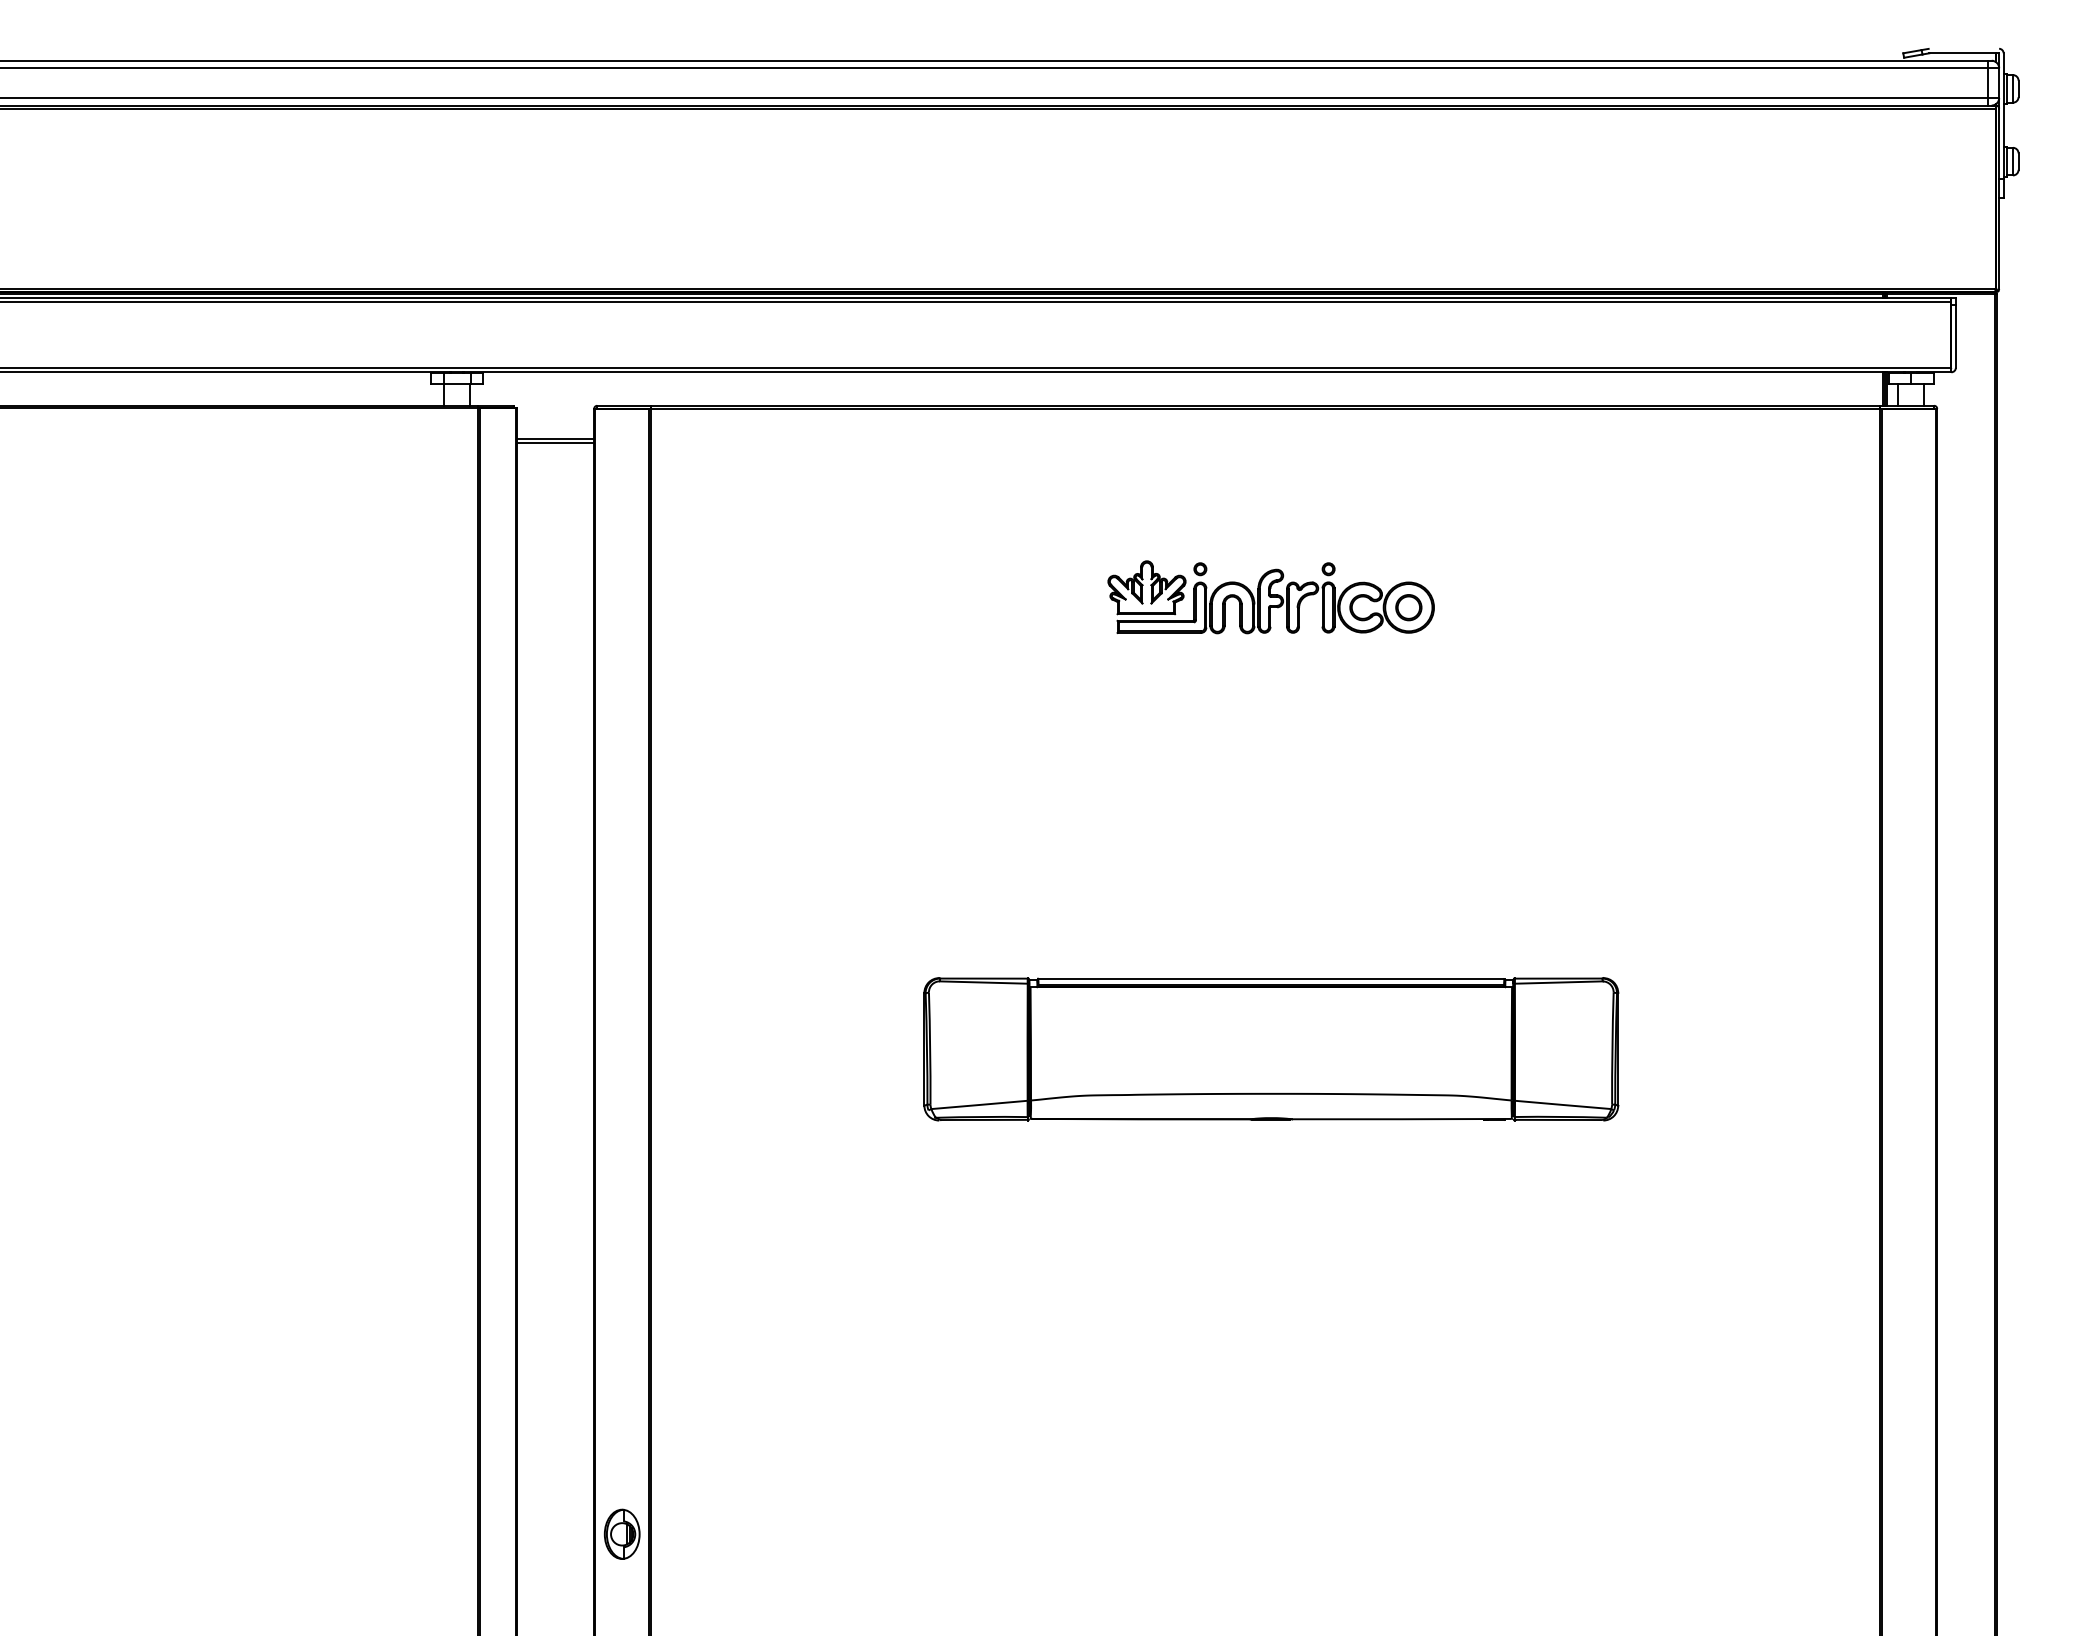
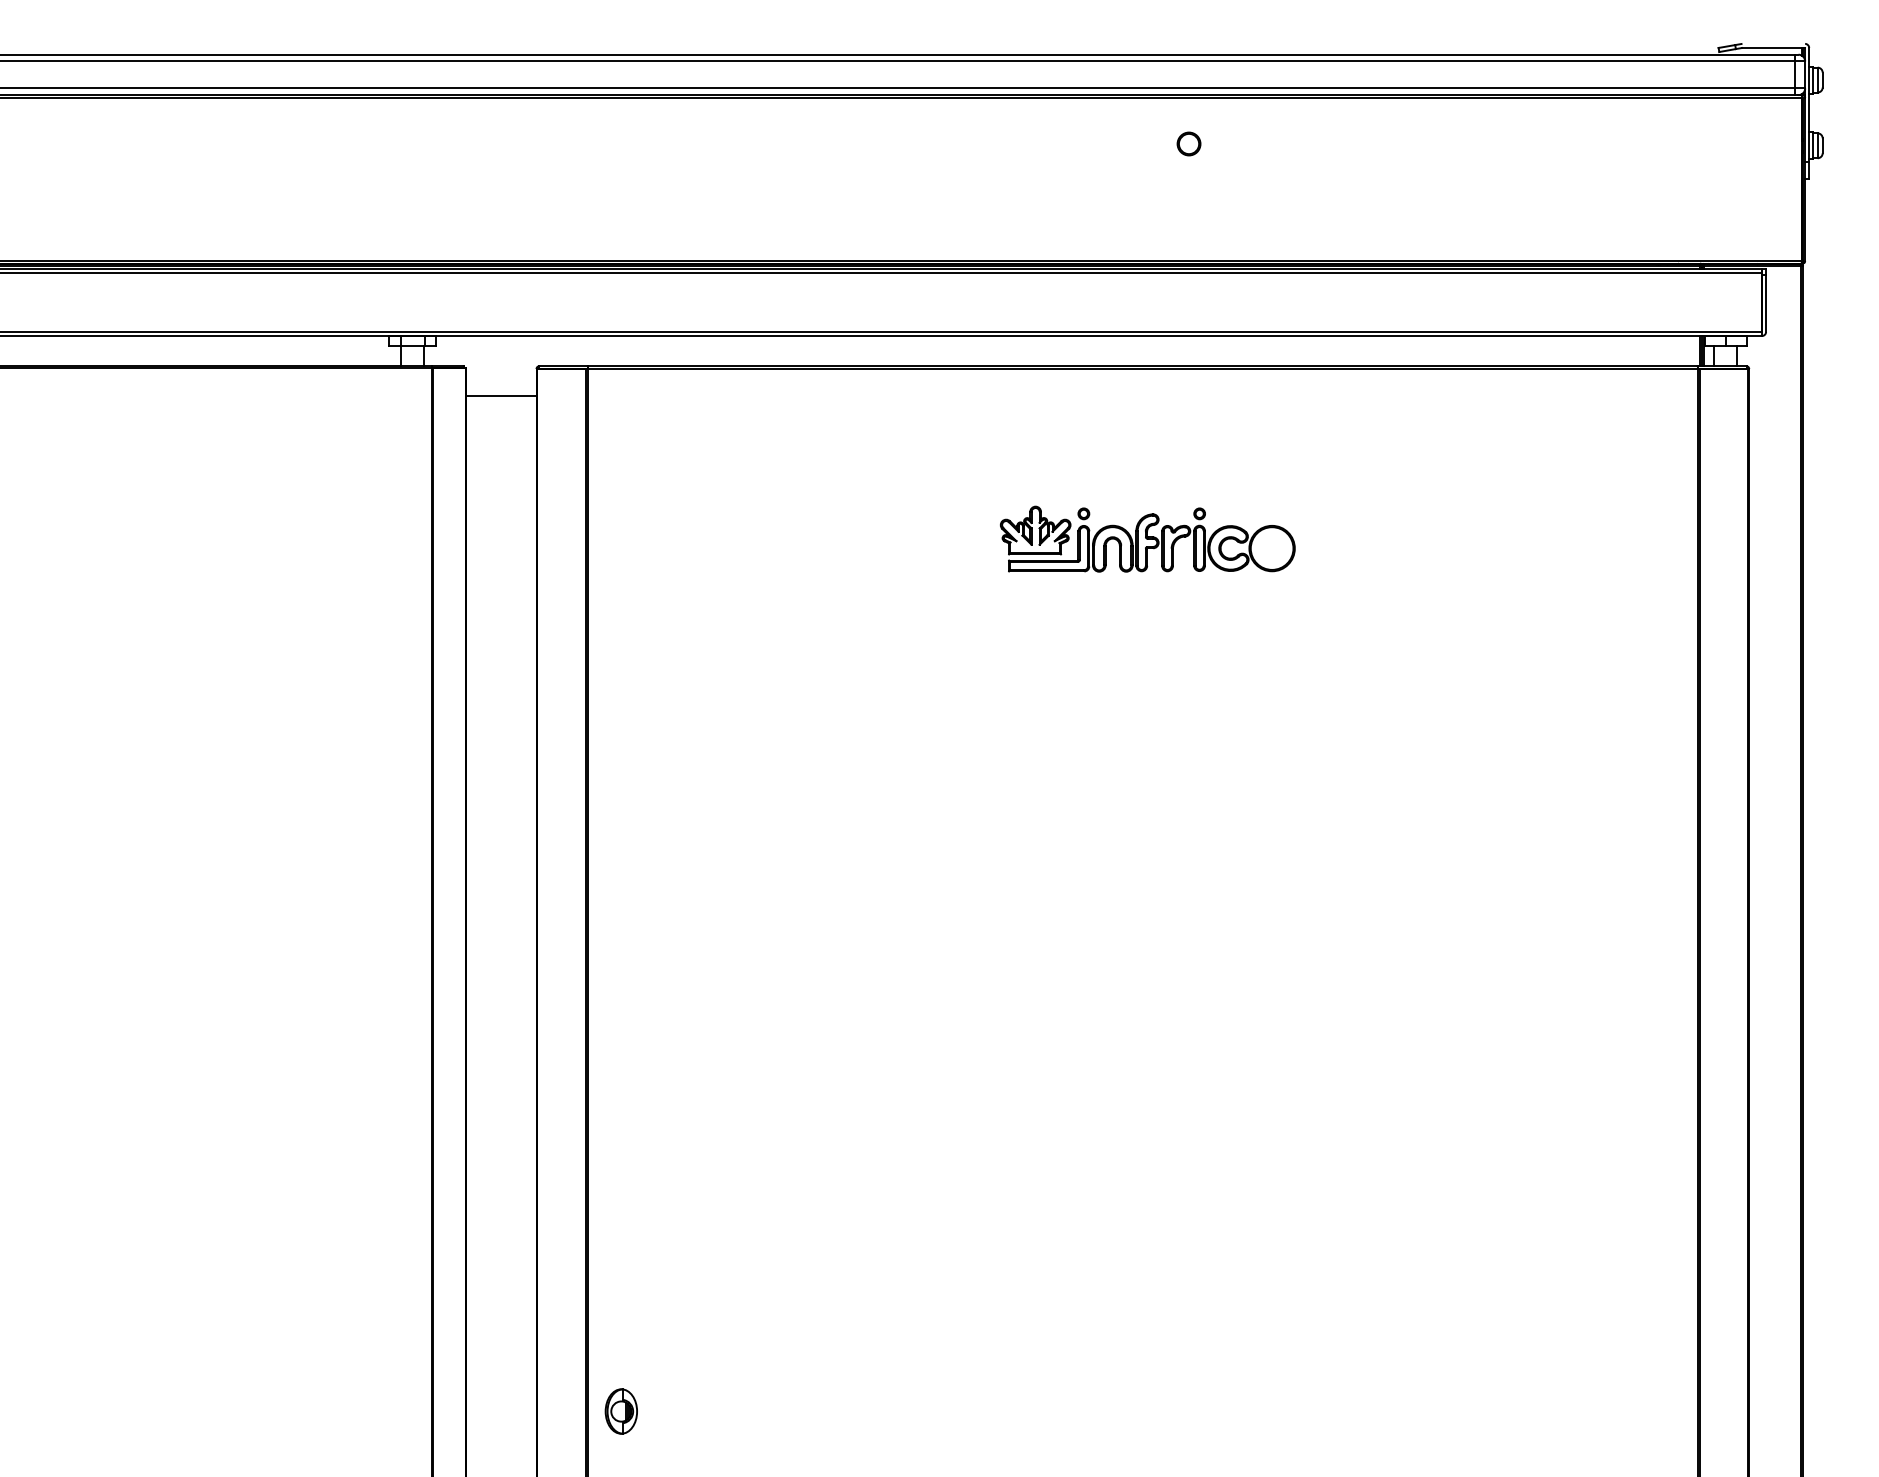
line: (555, 443) -> (501, 400), removed
part: (1408, 607) -> (1188, 143), moved
part: (1271, 1049) -> (1148, 947), removed
part: (621, 1533) -> (620, 1410), moved

